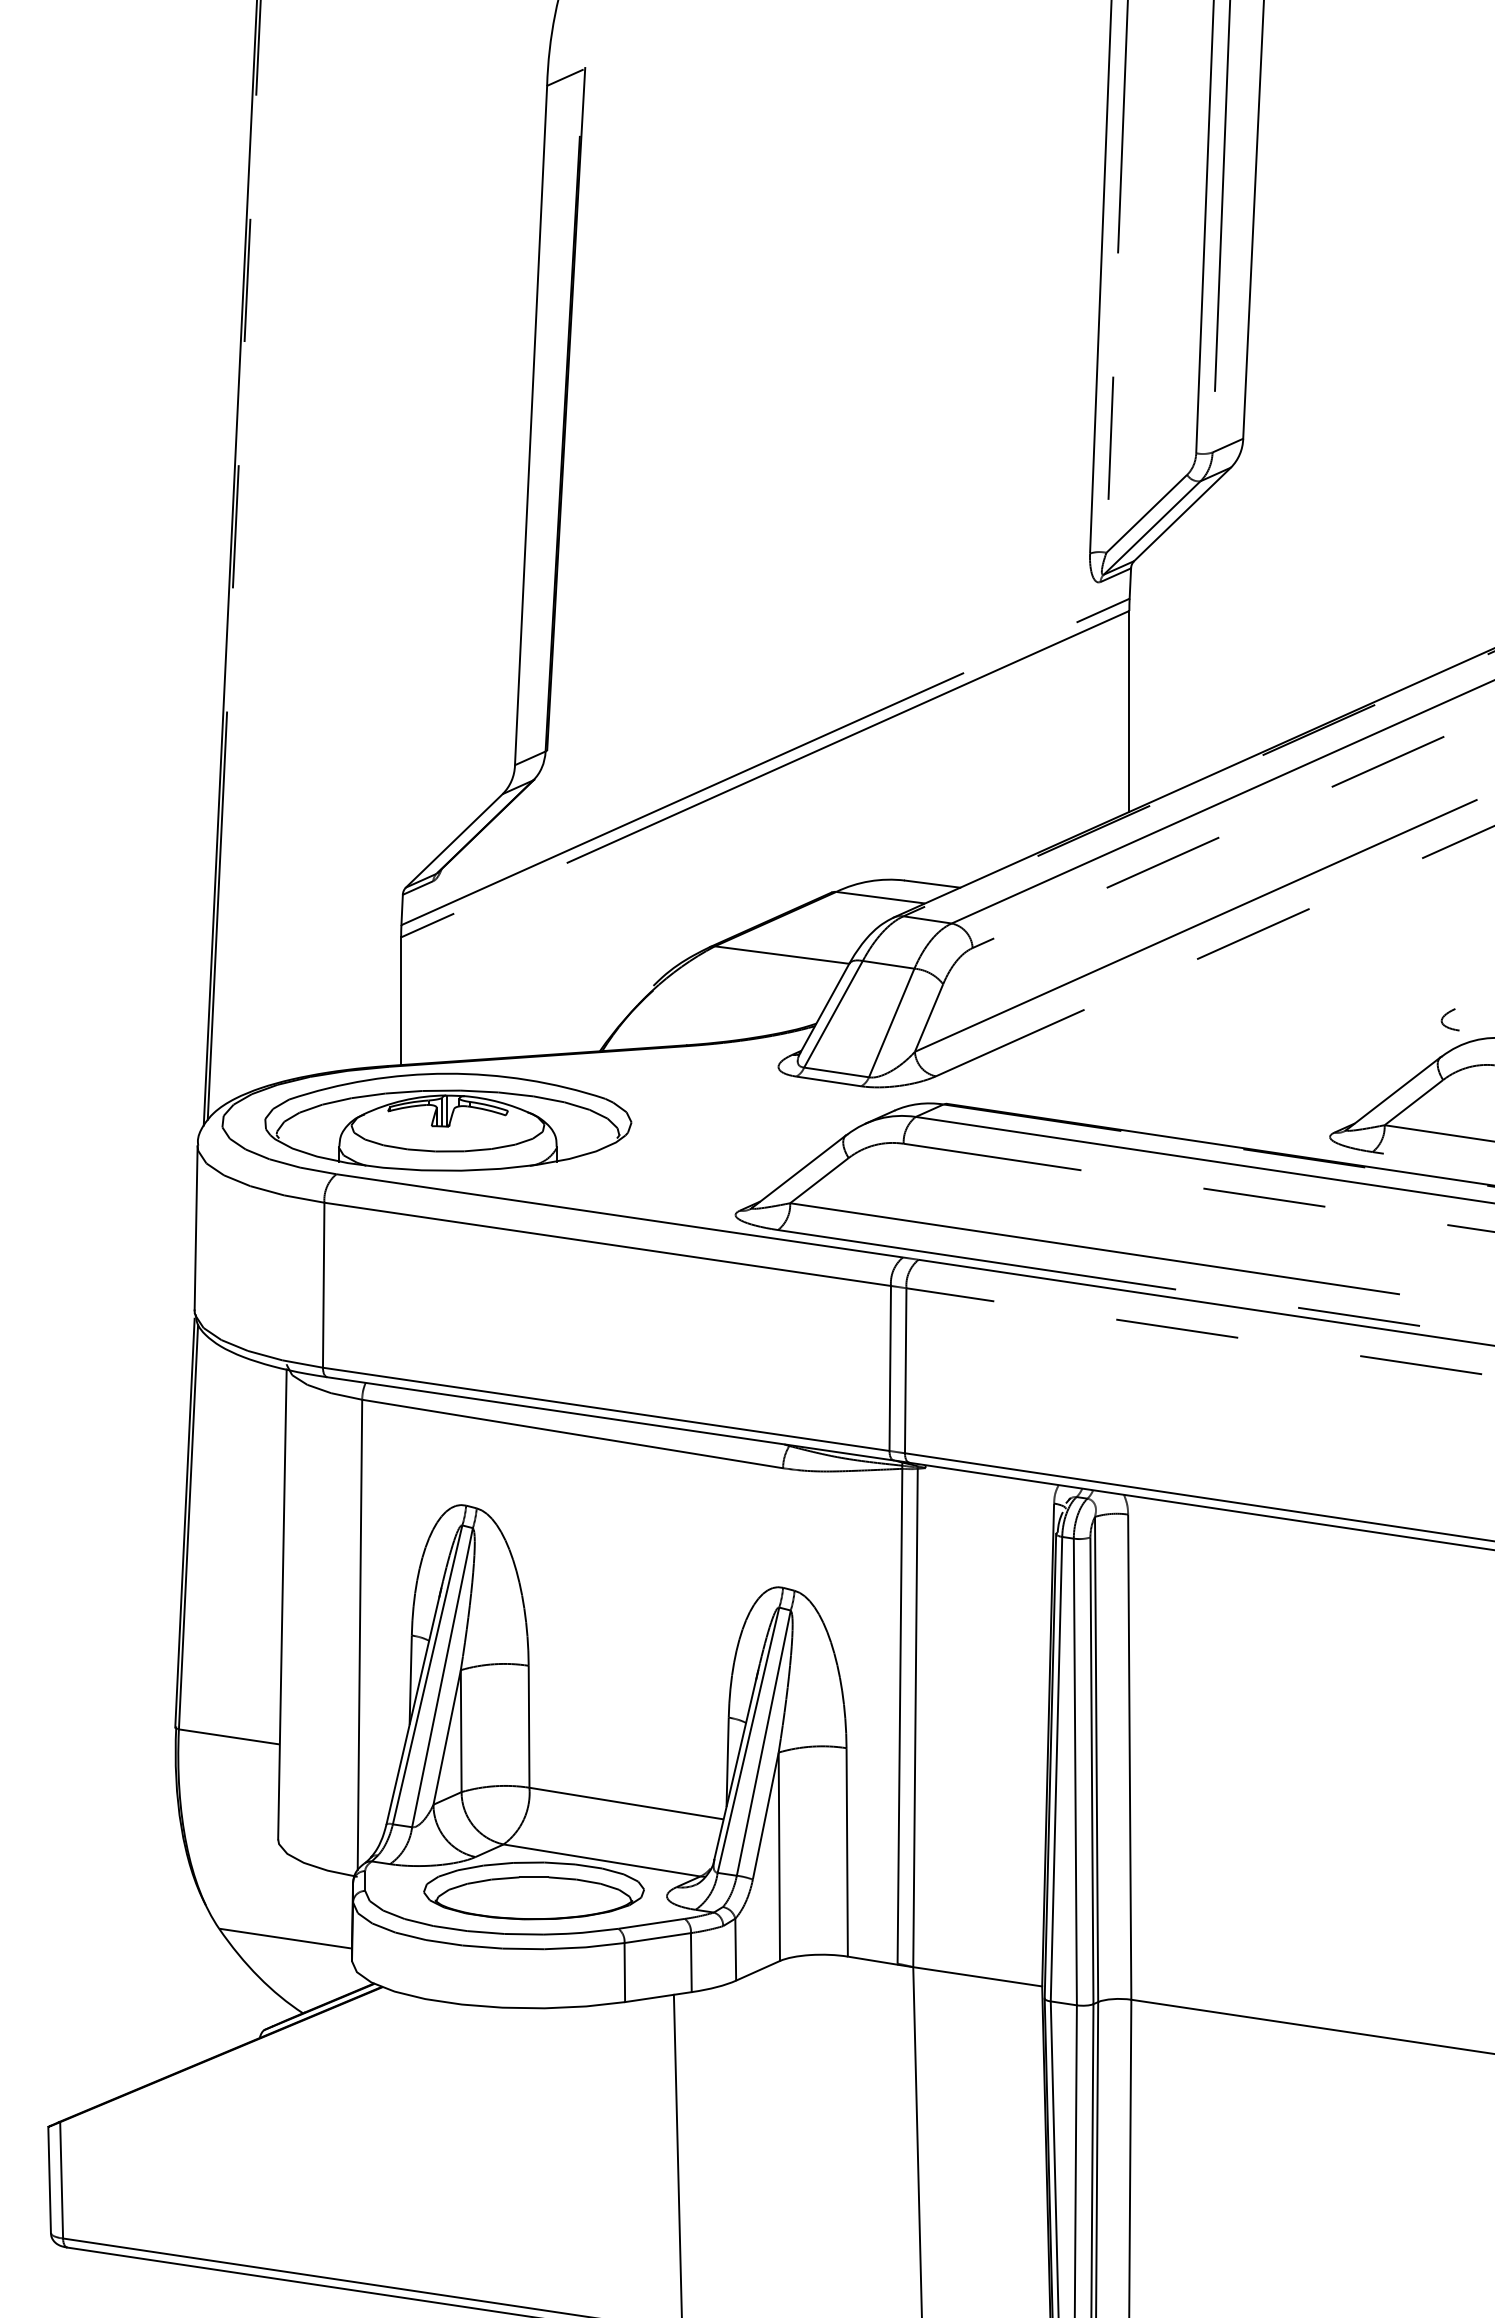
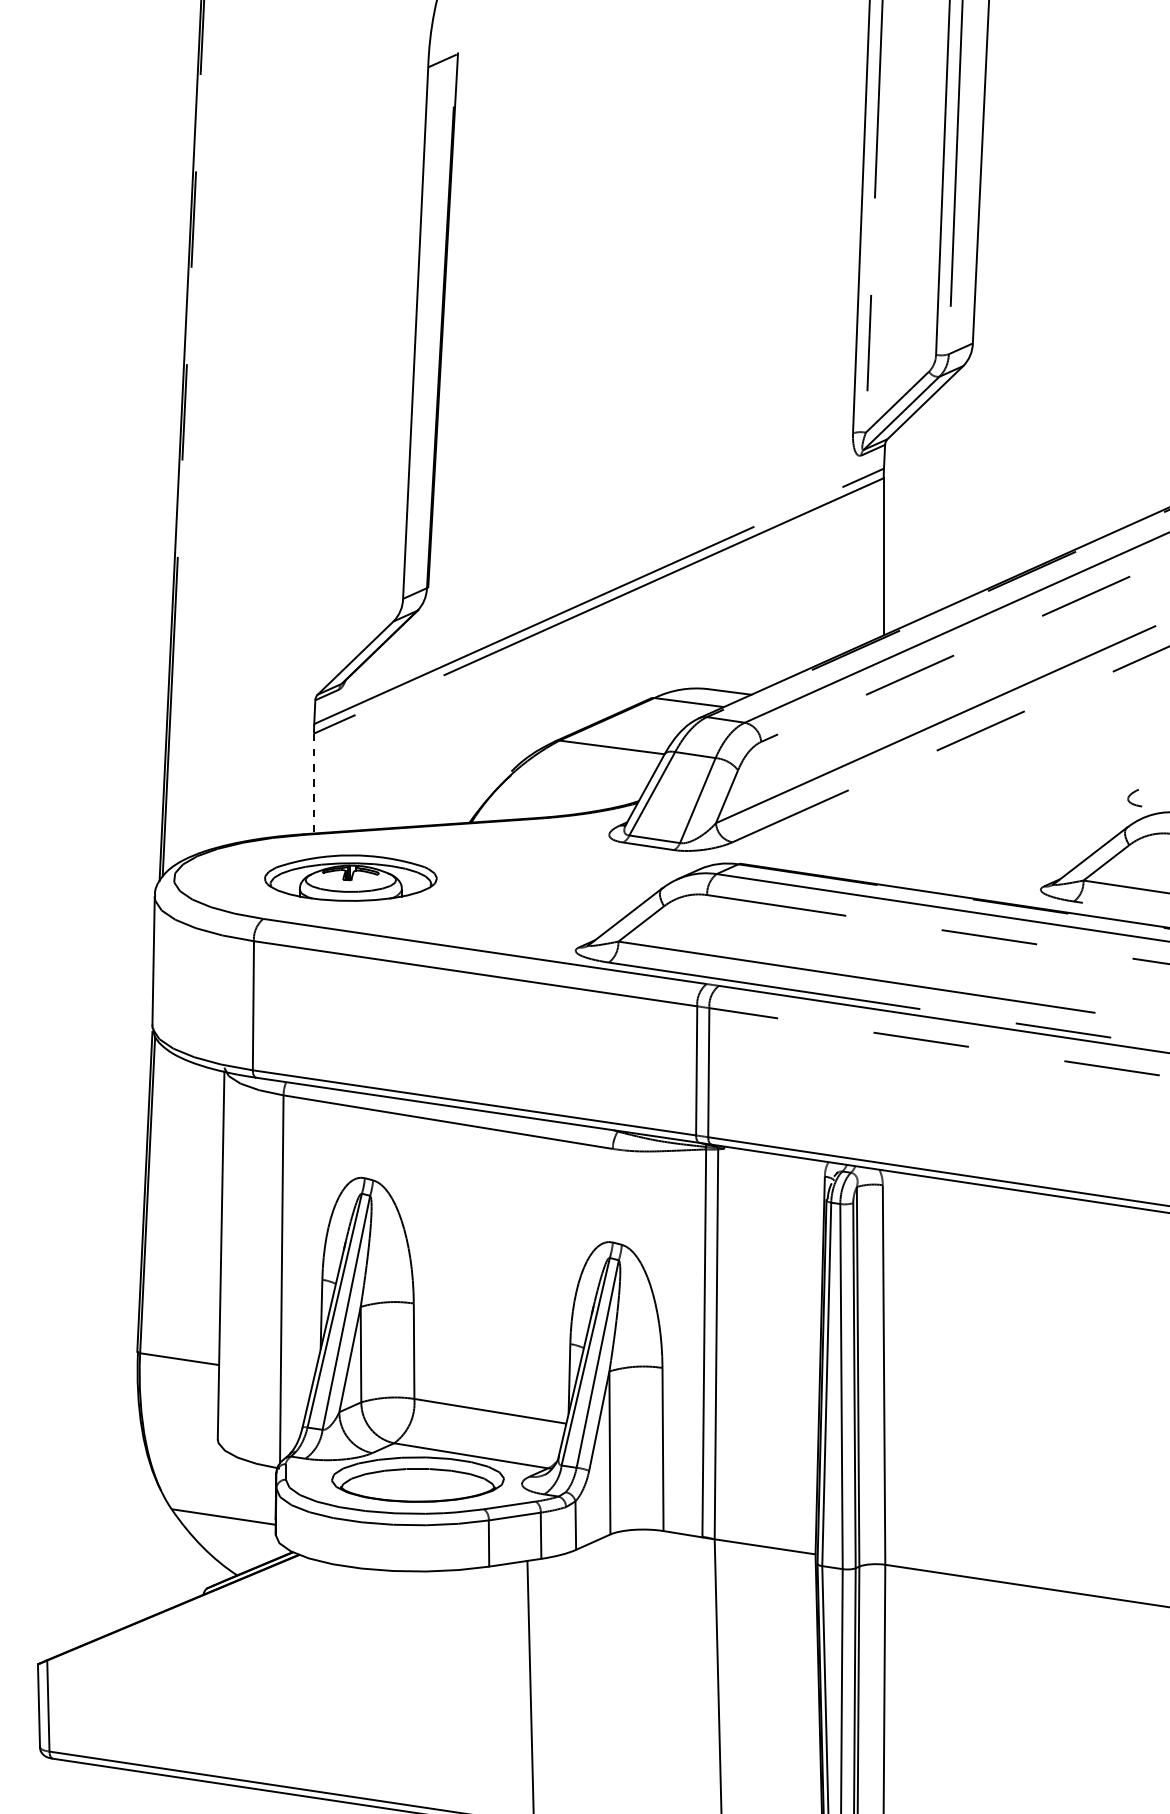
line: (401, 1001) -> (314, 783), solid -> dashed
part: (448, 1121) -> (351, 877), size x0.6

